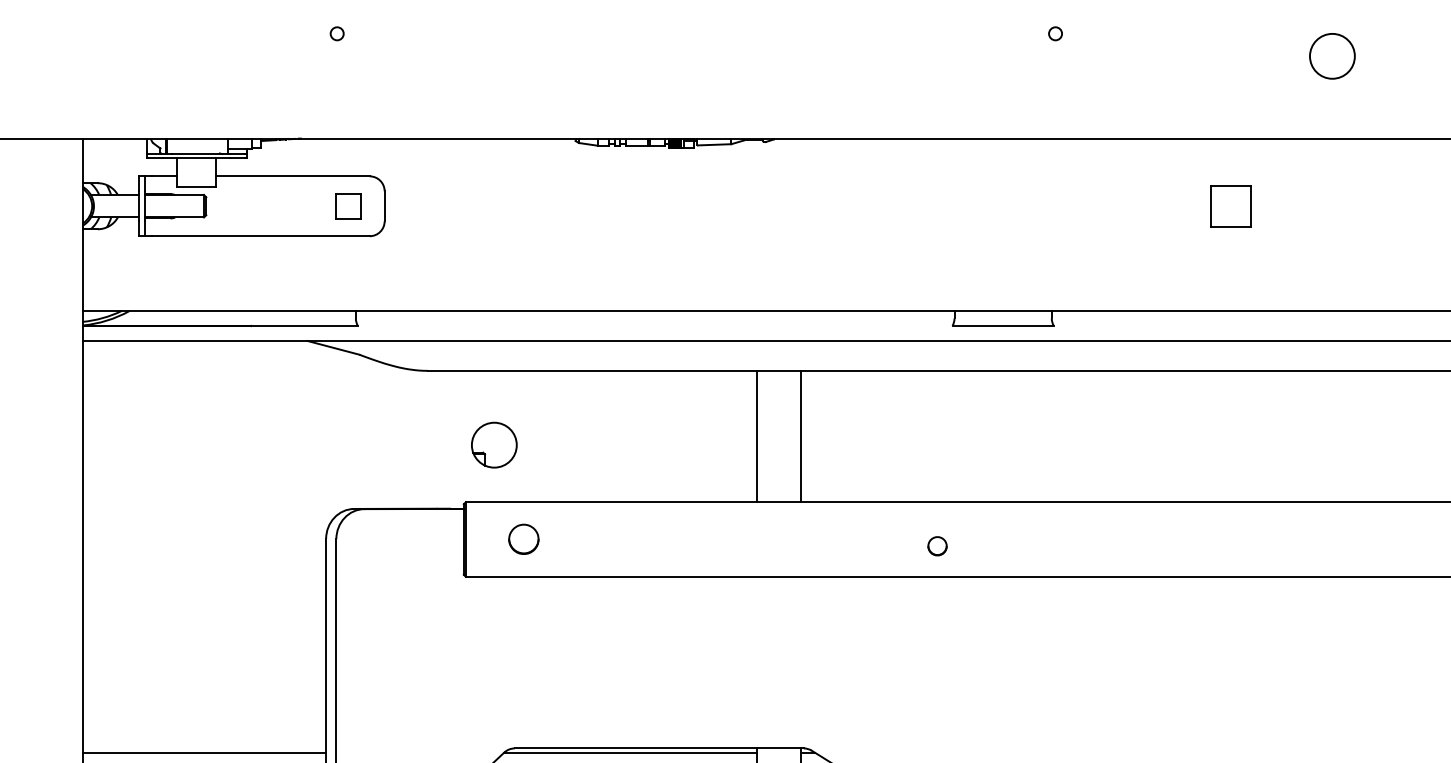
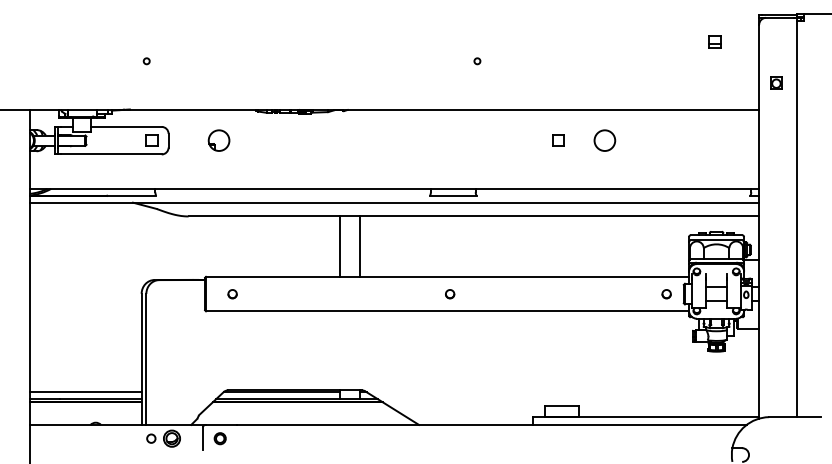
circle: (1331, 55) -> (604, 140), moved
part: (1231, 205) -> (558, 140), size x0.62
part: (493, 444) -> (218, 140), moved
part: (523, 540) -> (232, 294), size x0.62
part: (938, 546) -> (450, 294), moved

